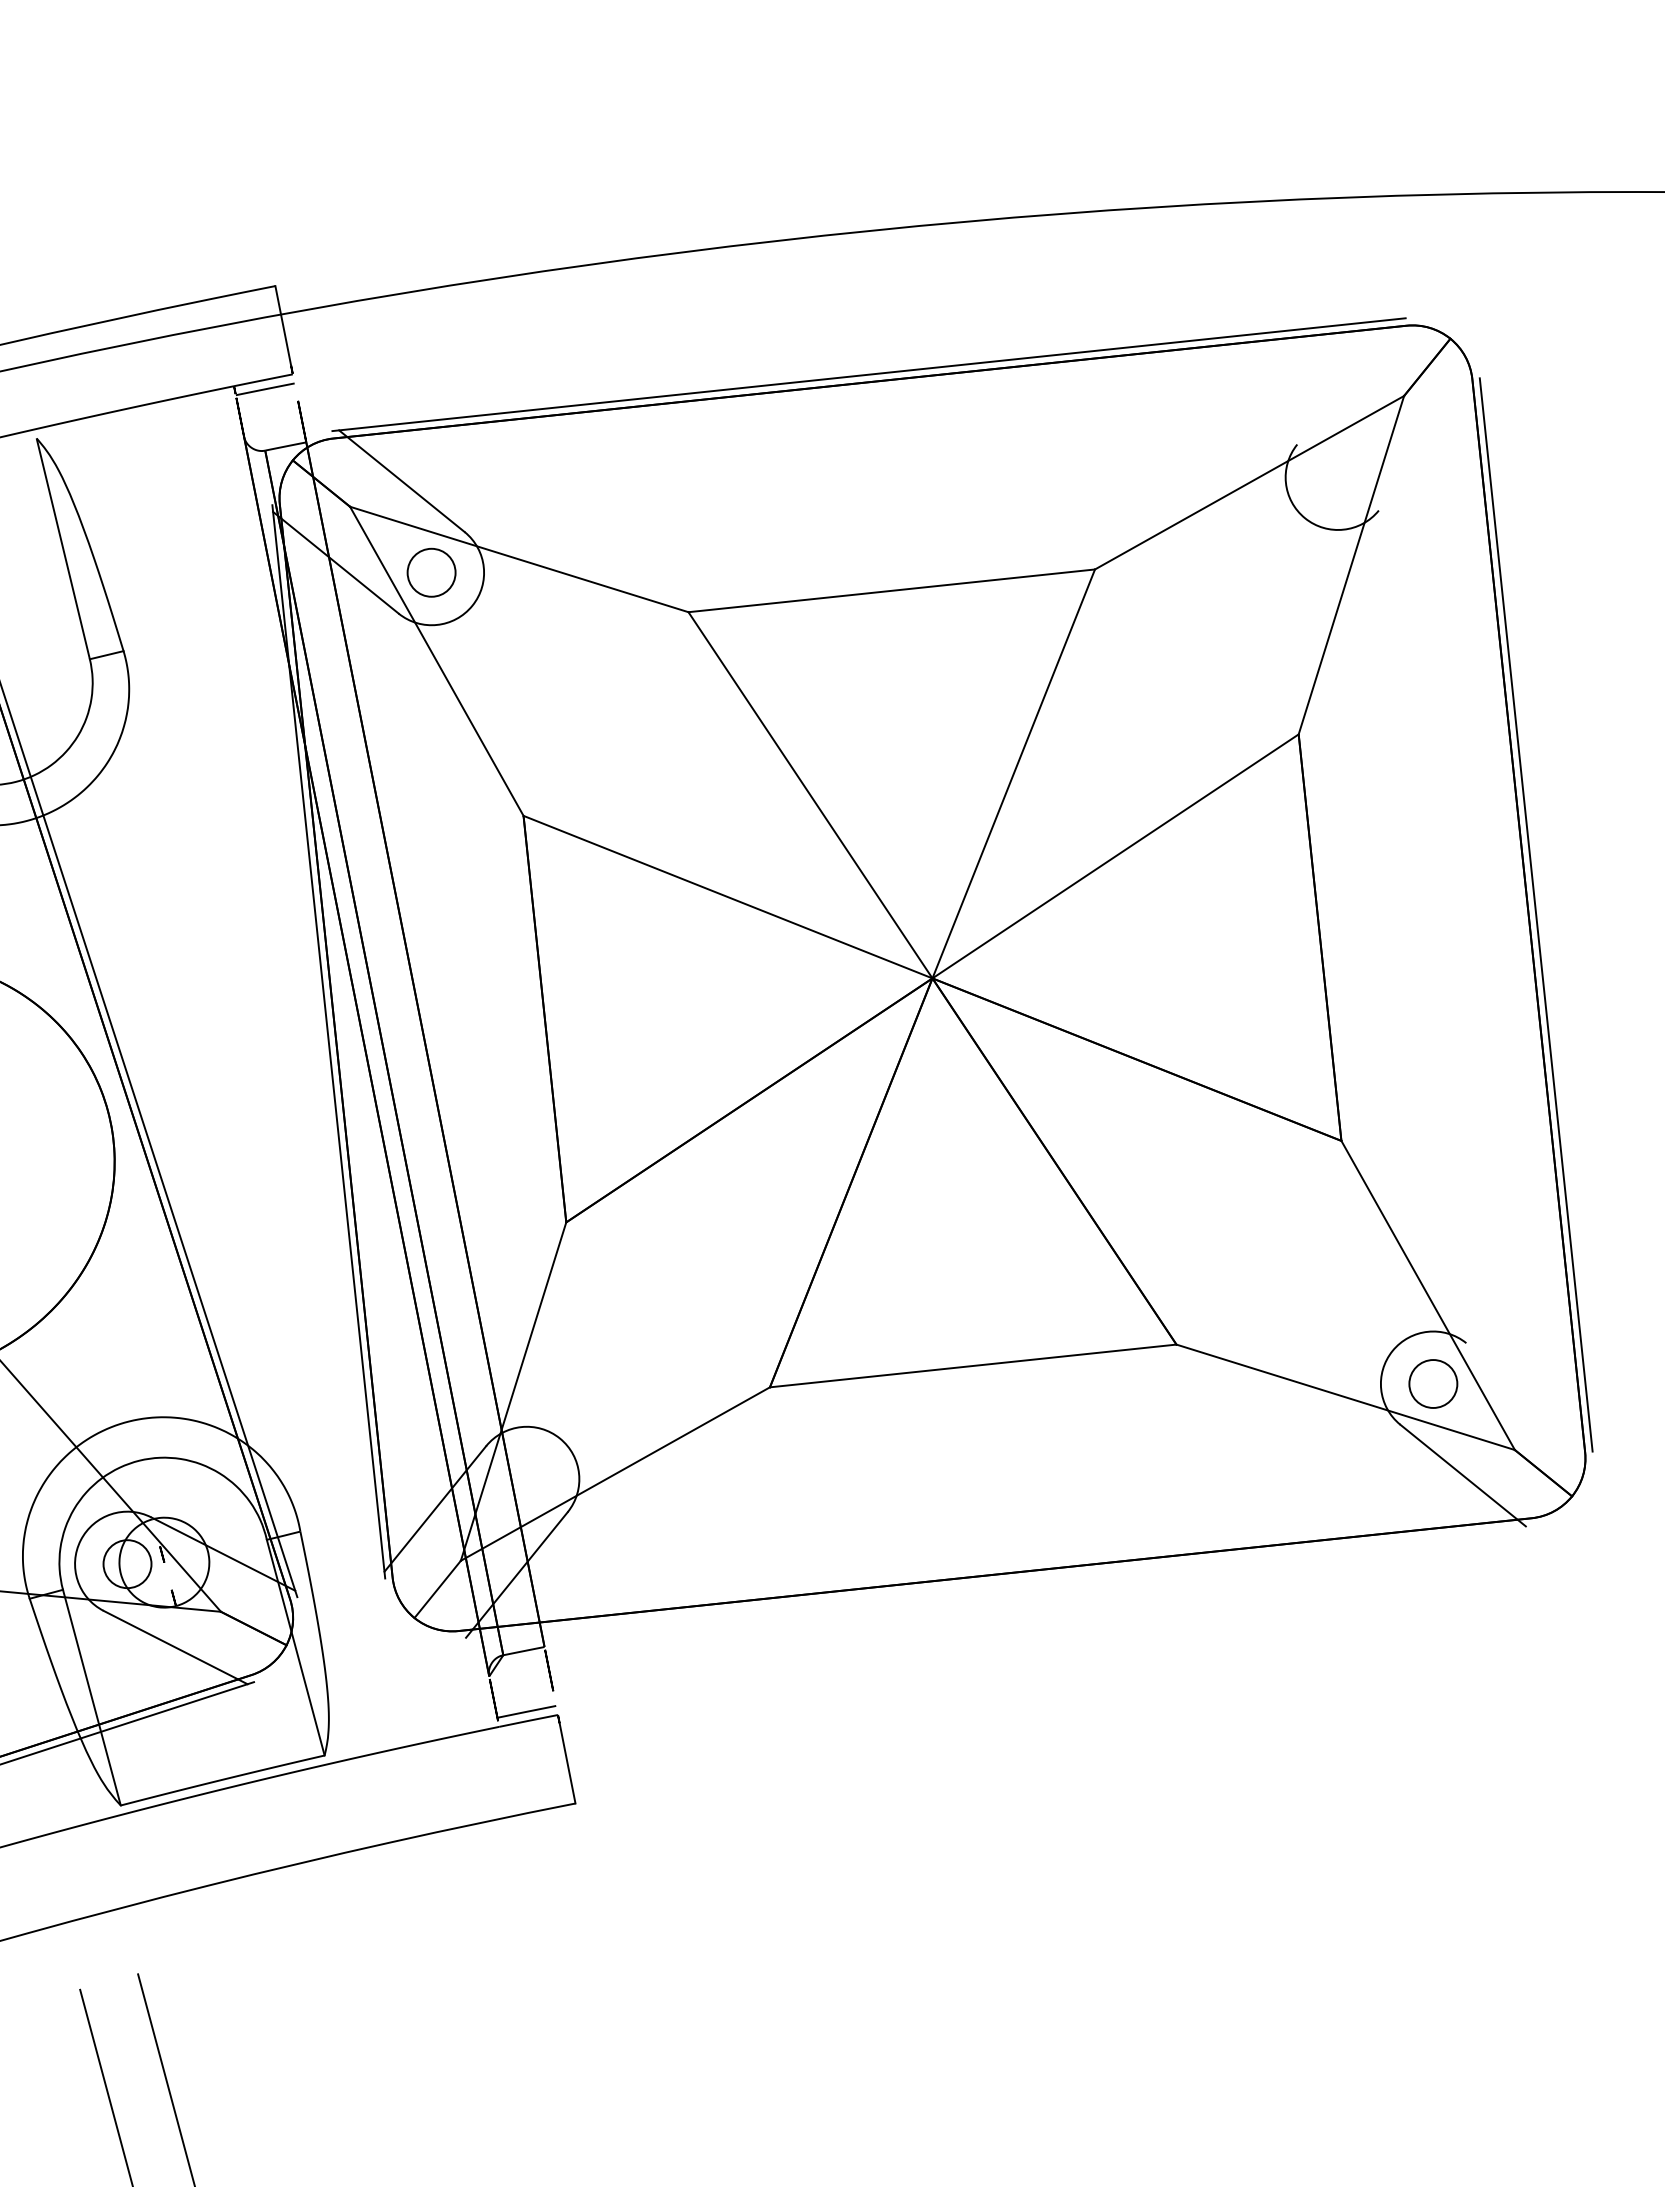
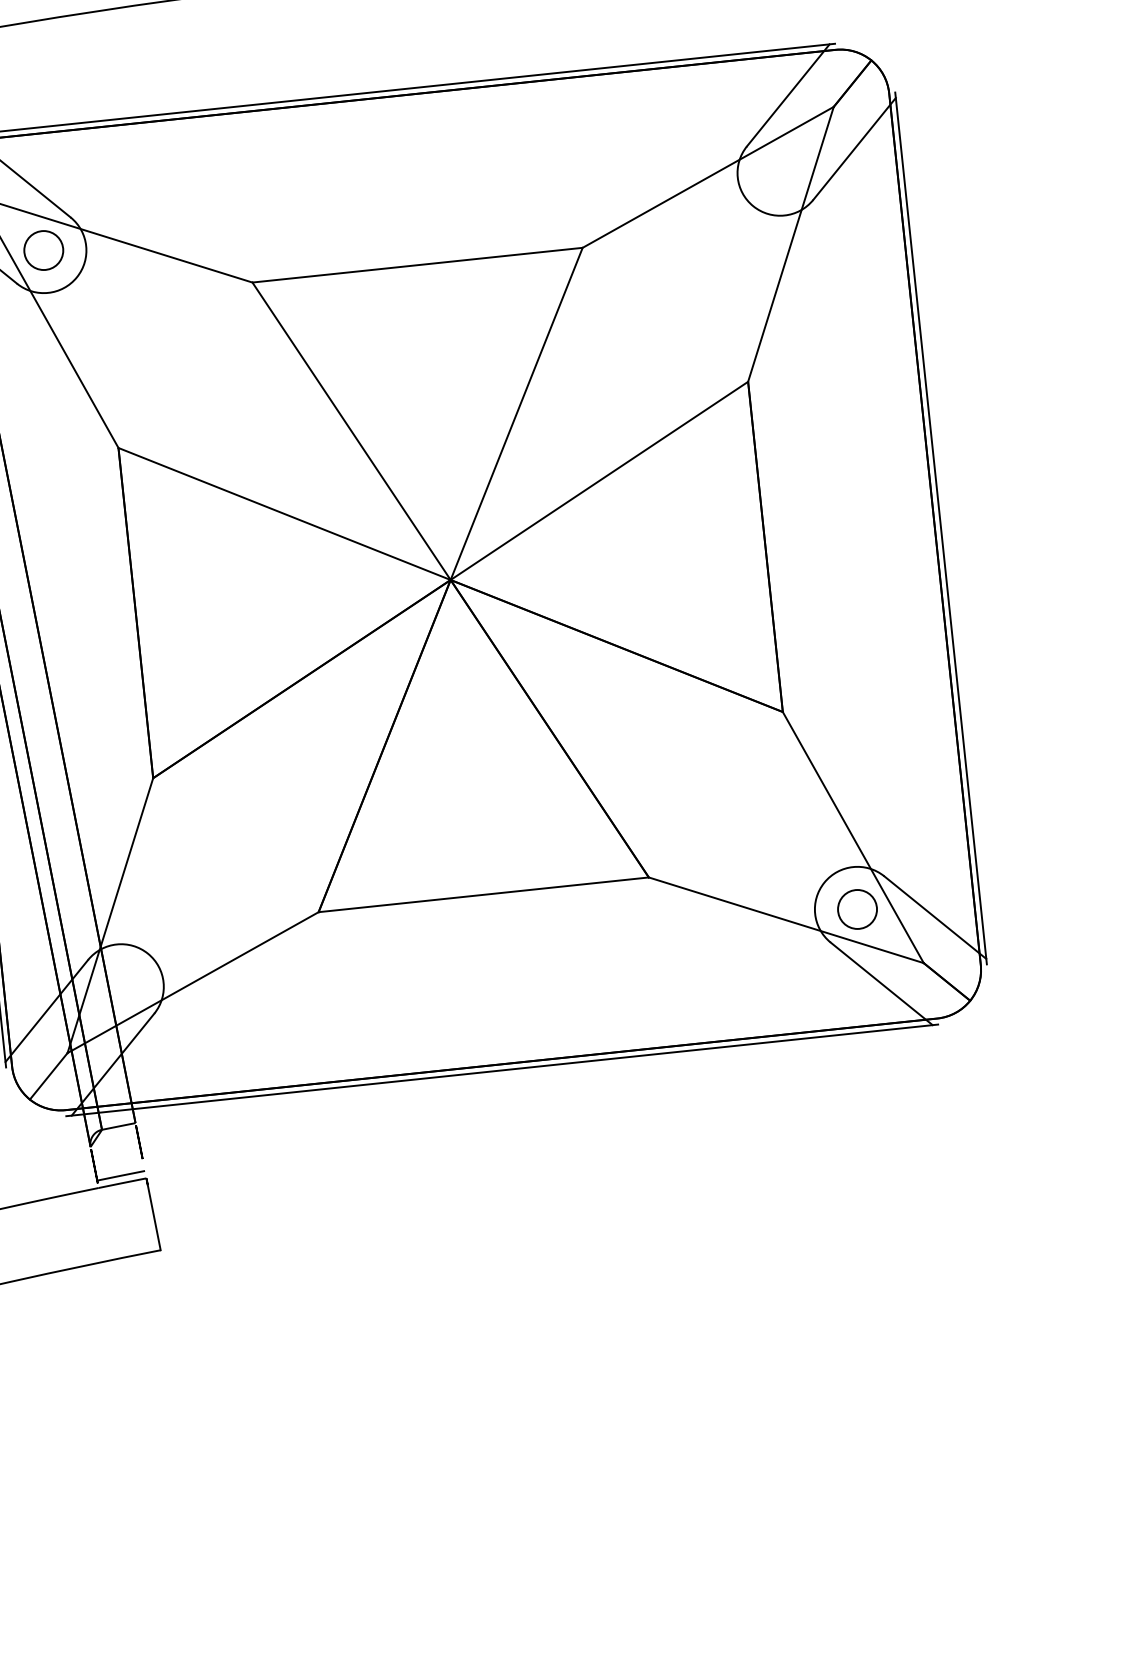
line: (1347, 381) -> (787, 95), added
line: (1429, 447) -> (854, 148), added
line: (1528, 1393) -> (934, 917), added
line: (995, 1581) -> (501, 1069), added

